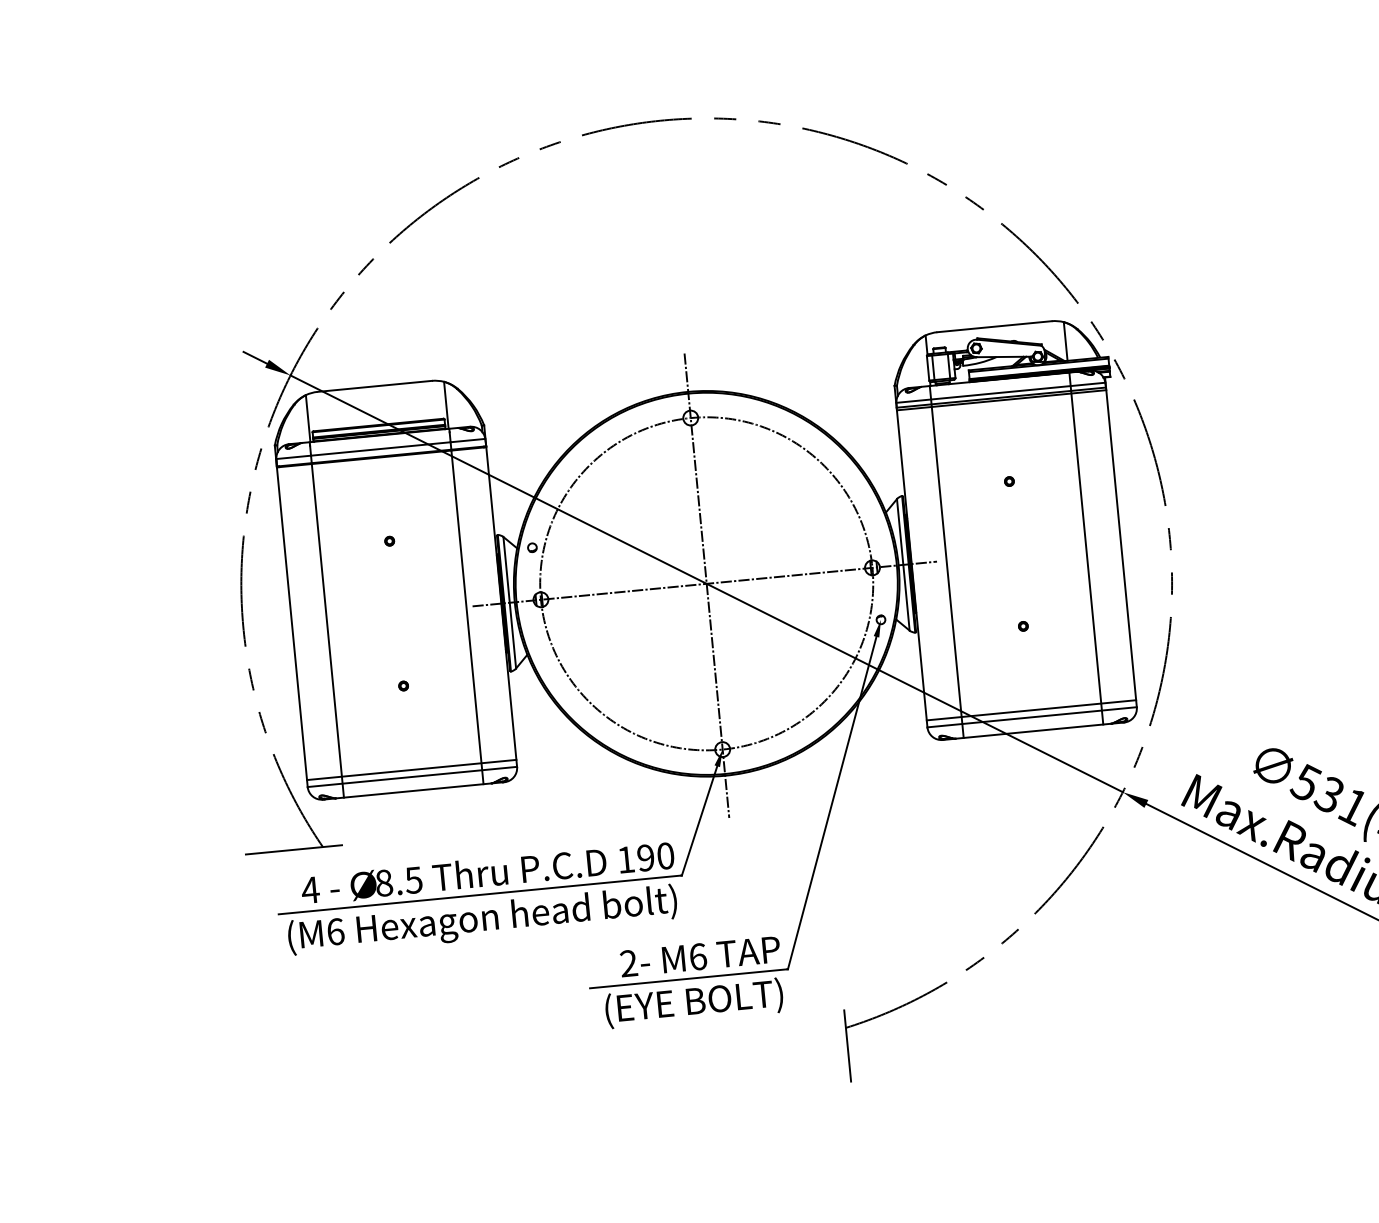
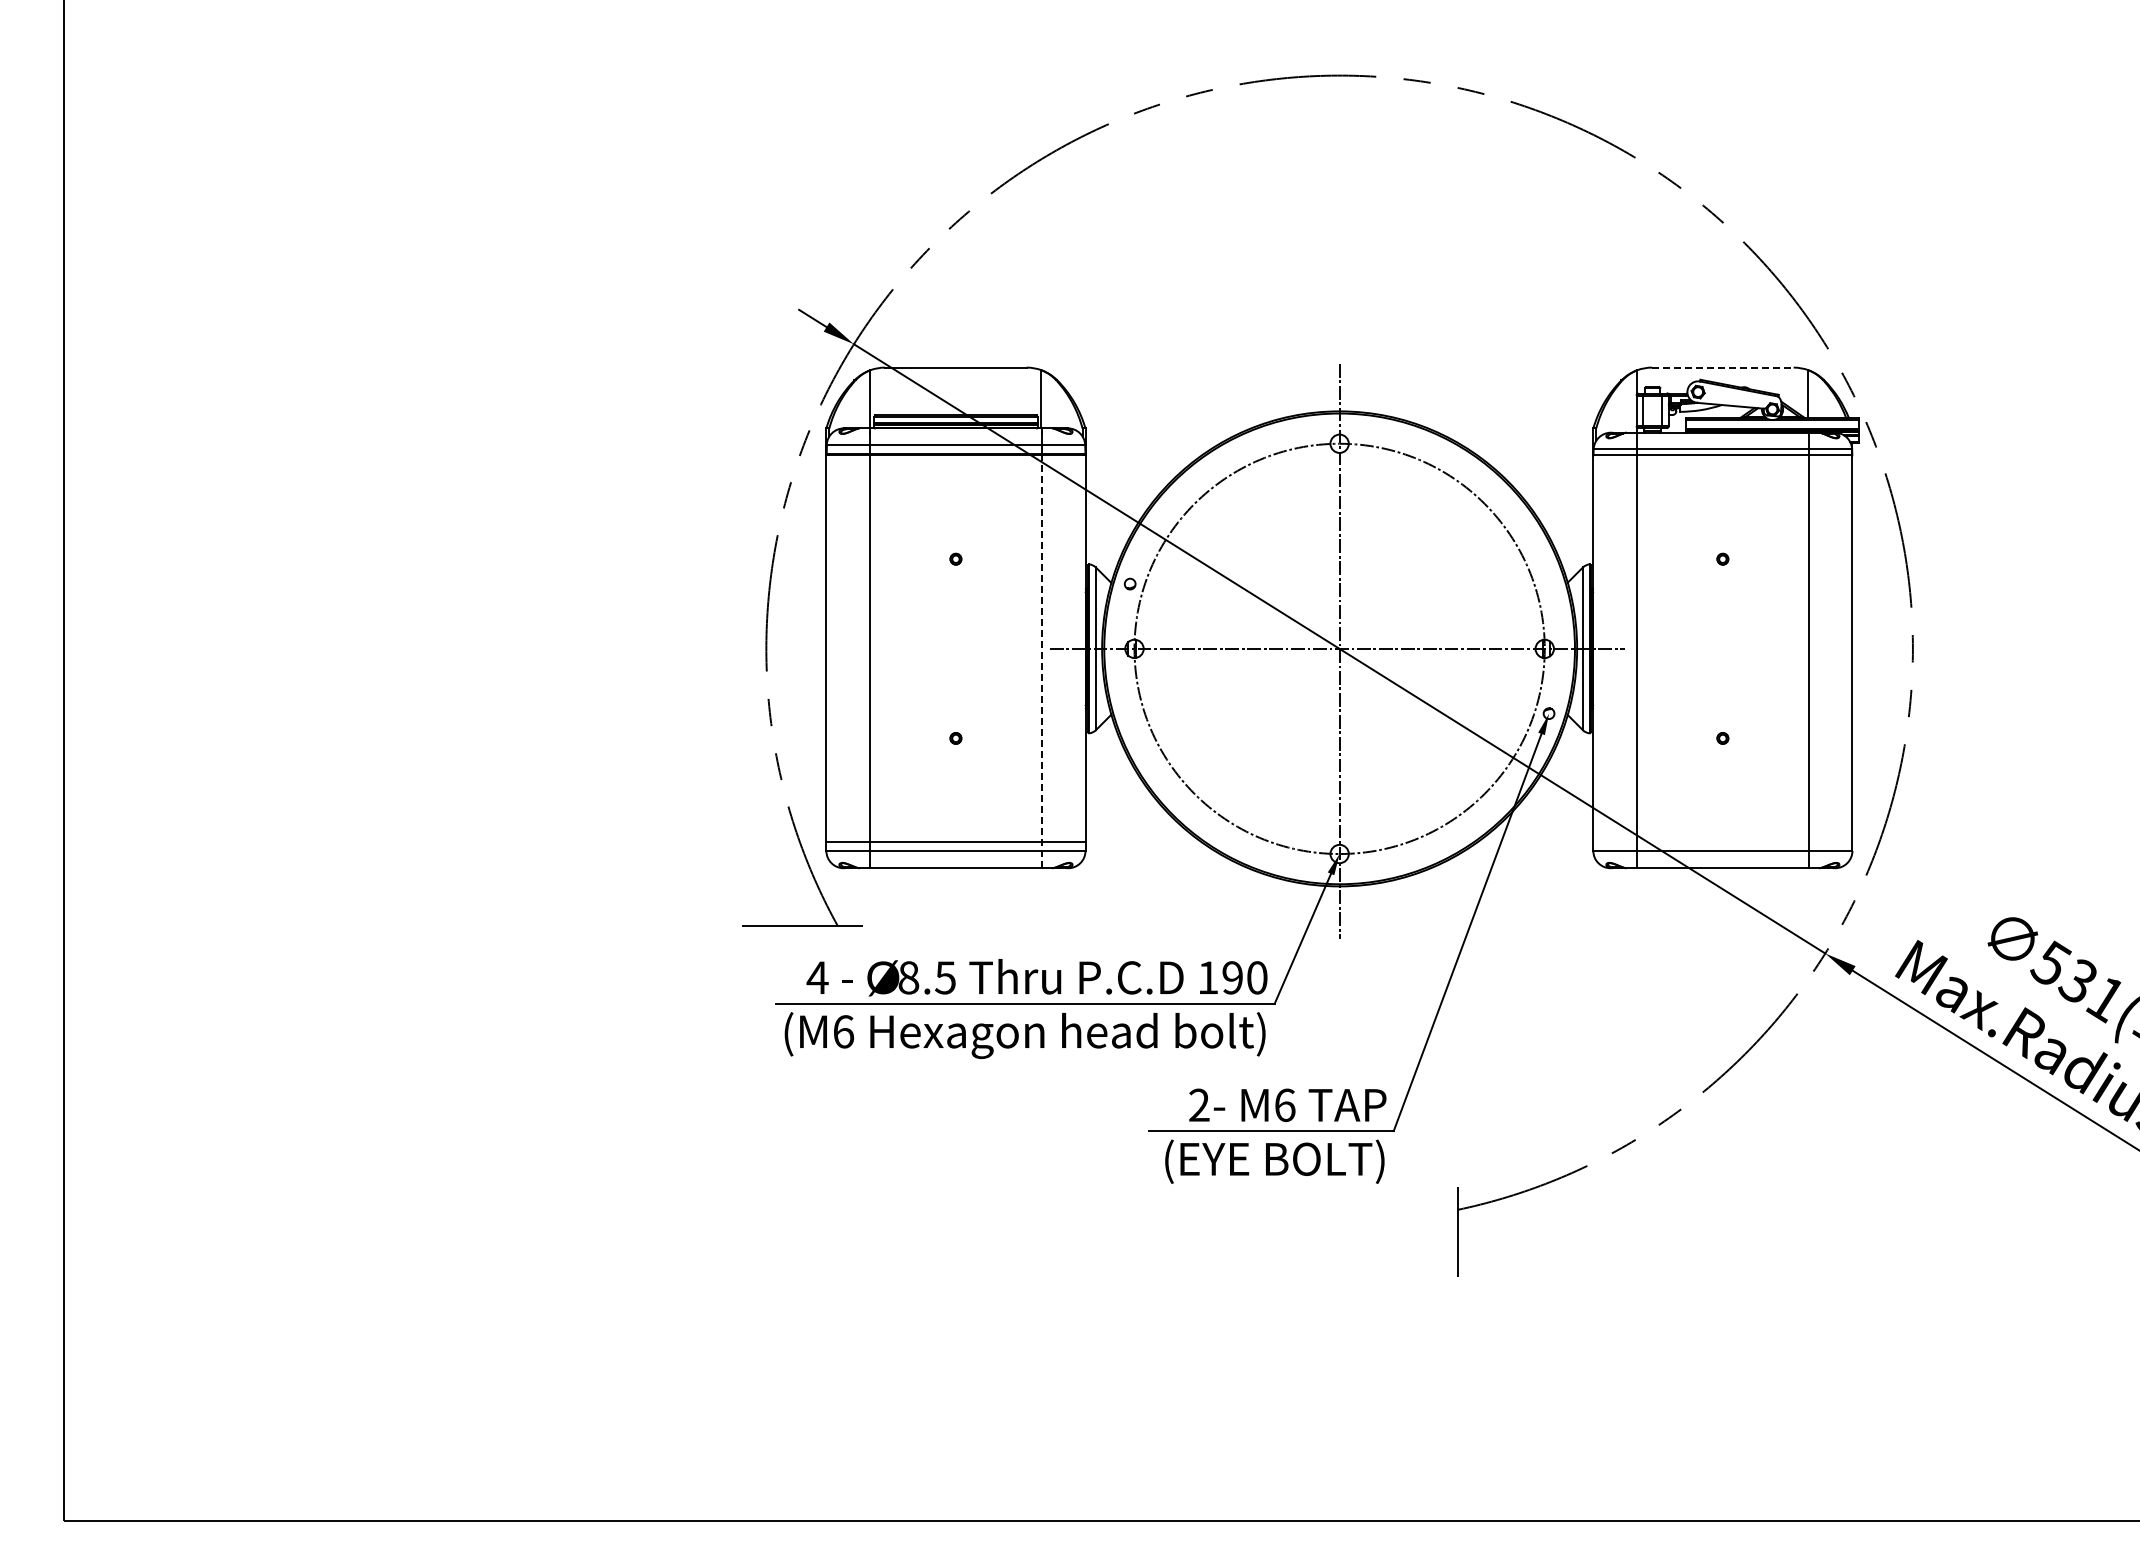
line: (994, 326) -> (1722, 367), solid -> dashed
line: (1001, 400) -> (1722, 458), removed
line: (467, 617) -> (1042, 661), solid -> dashed
line: (1031, 710) -> (1722, 842), removed

